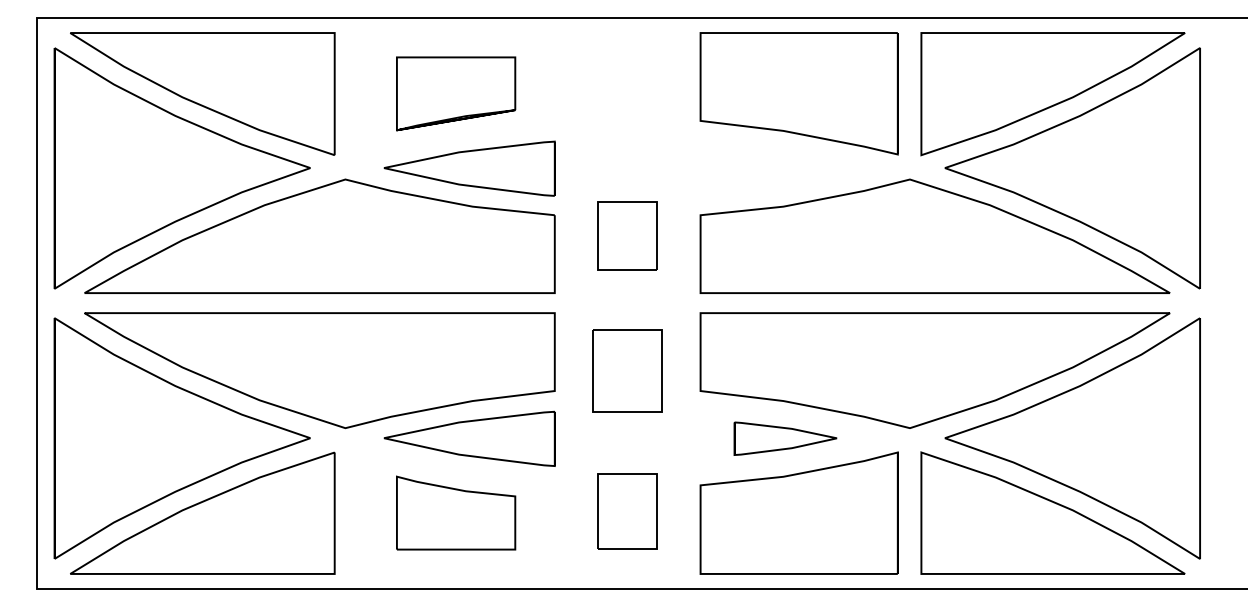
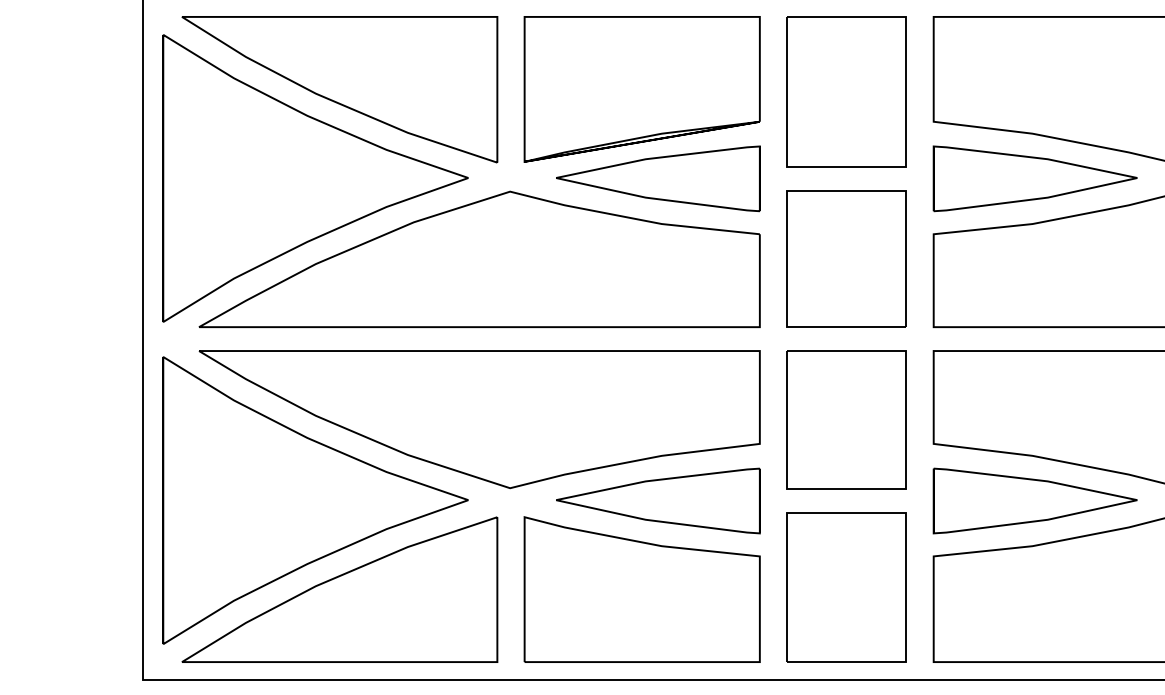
part: (455, 93) -> (641, 89), size x1.67
part: (627, 95) -> (846, 91), added
part: (785, 168) -> (1034, 178), added
part: (627, 235) -> (846, 258), size x1.67
part: (627, 370) -> (846, 419), size x1.43
part: (785, 438) -> (1034, 500), size x1.67
part: (627, 511) -> (846, 587), size x1.67
part: (455, 512) -> (641, 588), size x1.67

